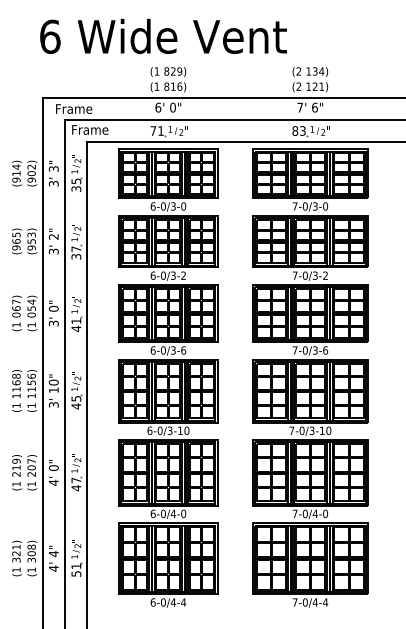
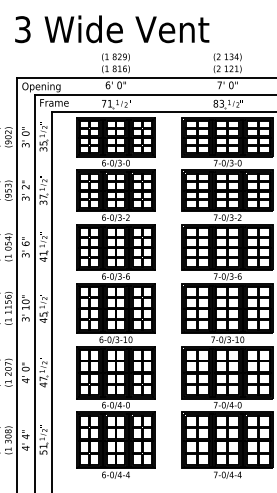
text: (50, 36) -> (23, 29), 6 -> 3
text: (314, 107) -> (230, 85), 6" -> 0"
text: (73, 109) -> (41, 86), Frame -> Opening
text: (53, 168) -> (25, 133), 3" -> 0"
text: (53, 308) -> (25, 243), 0" -> 6"

